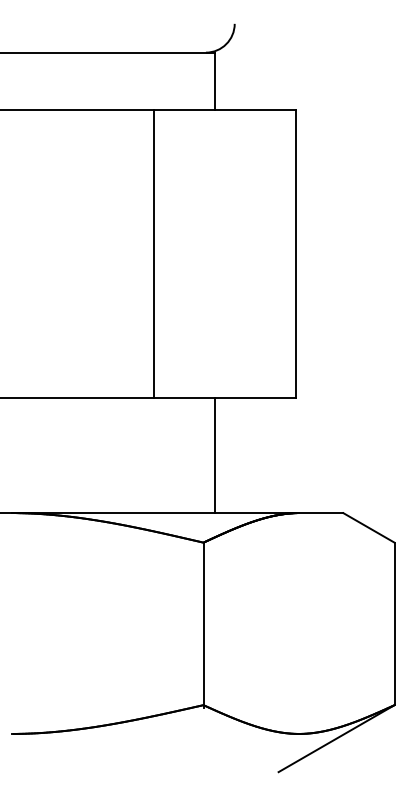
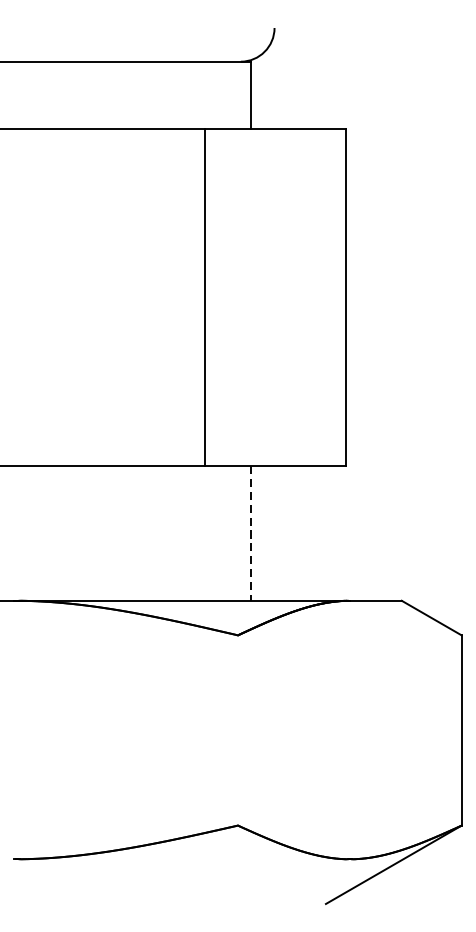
line: (154, 254) -> (205, 298), moved
line: (214, 455) -> (250, 533), solid -> dashed
line: (203, 624) -> (238, 731), removed

